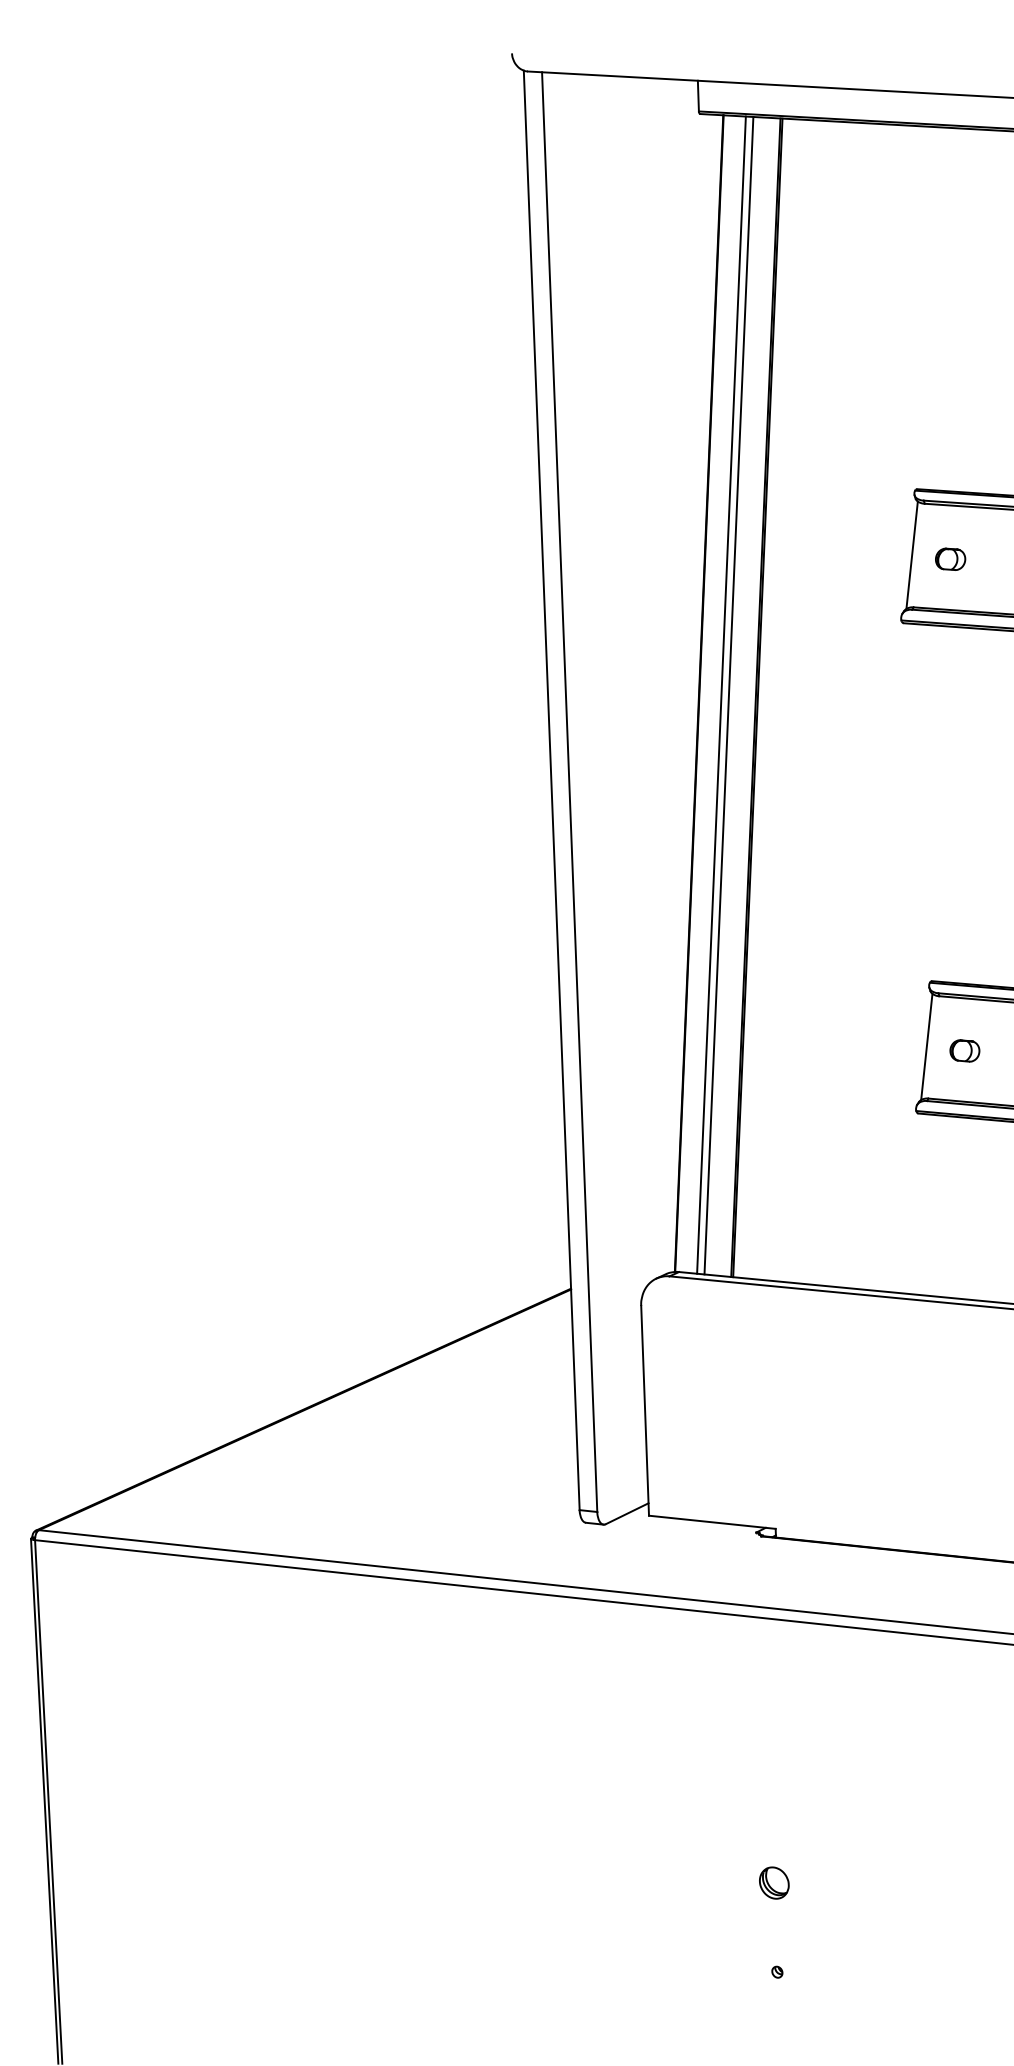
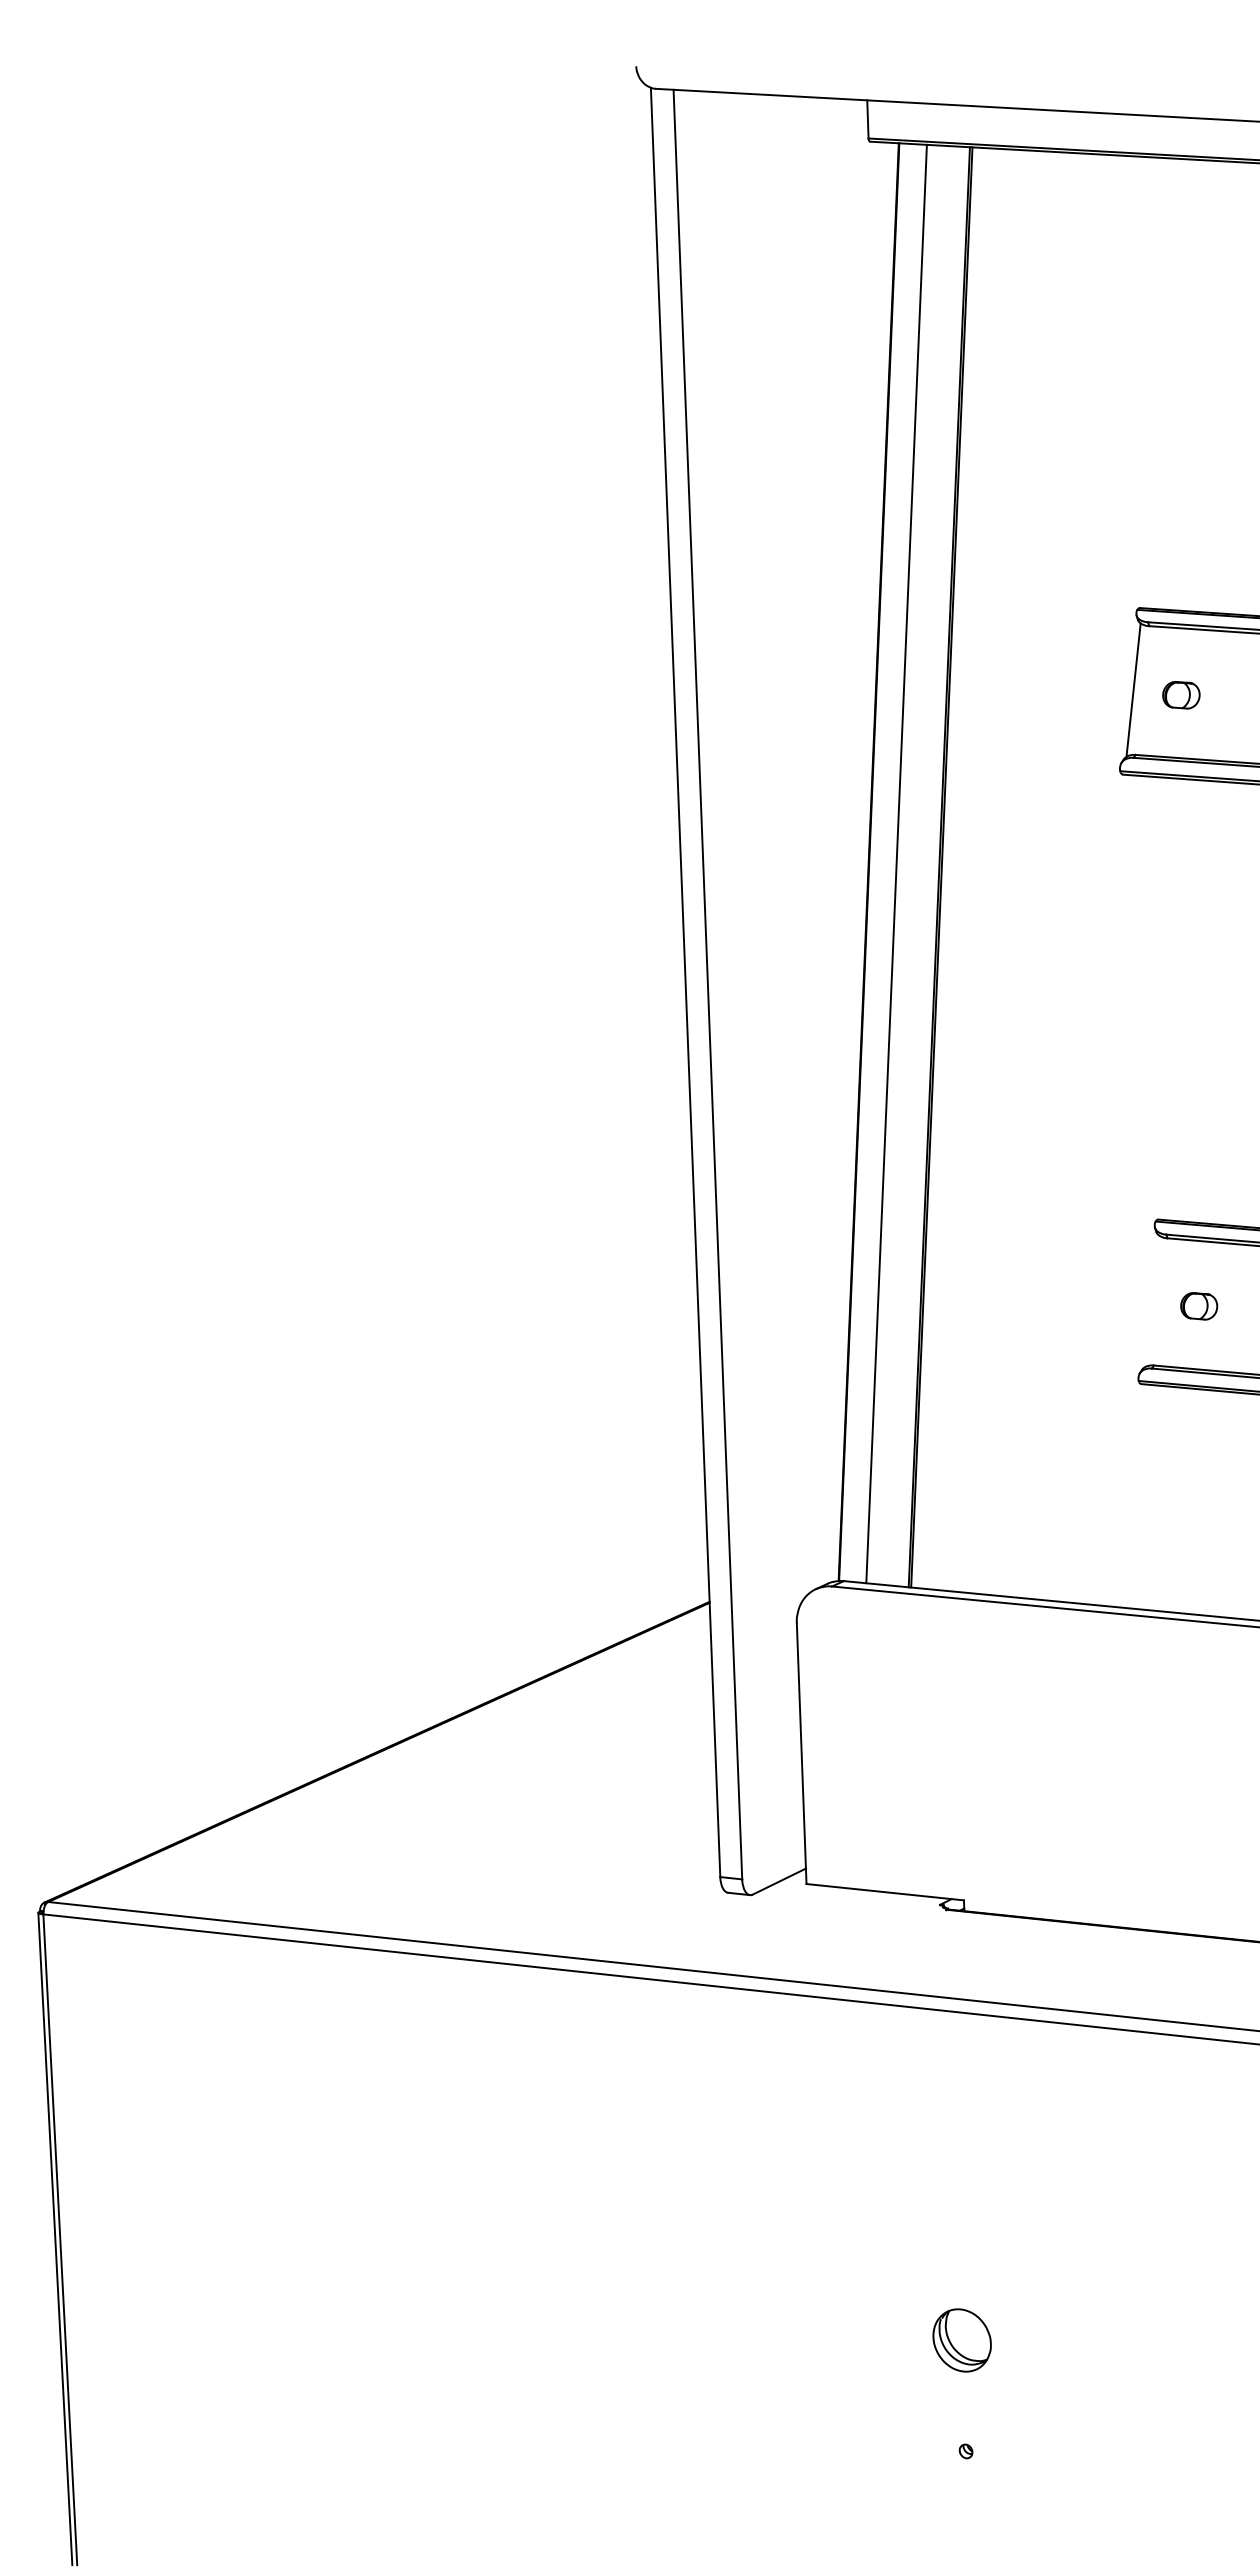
line: (728, 695) -> (905, 864), removed
line: (926, 1047) -> (1151, 1301), removed
part: (774, 1882) -> (962, 2340), size x1.6

